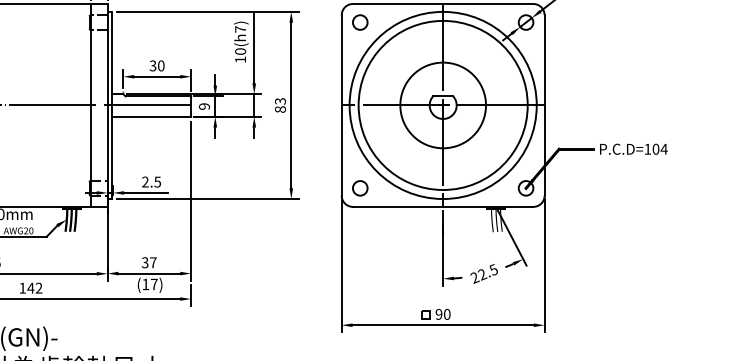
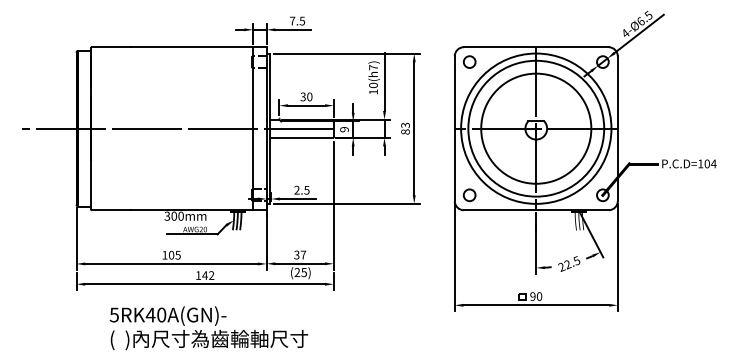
circle: (442, 105) -> (535, 128), size x1.6
text: (149, 284) -> (300, 272), (17) -> (25)

